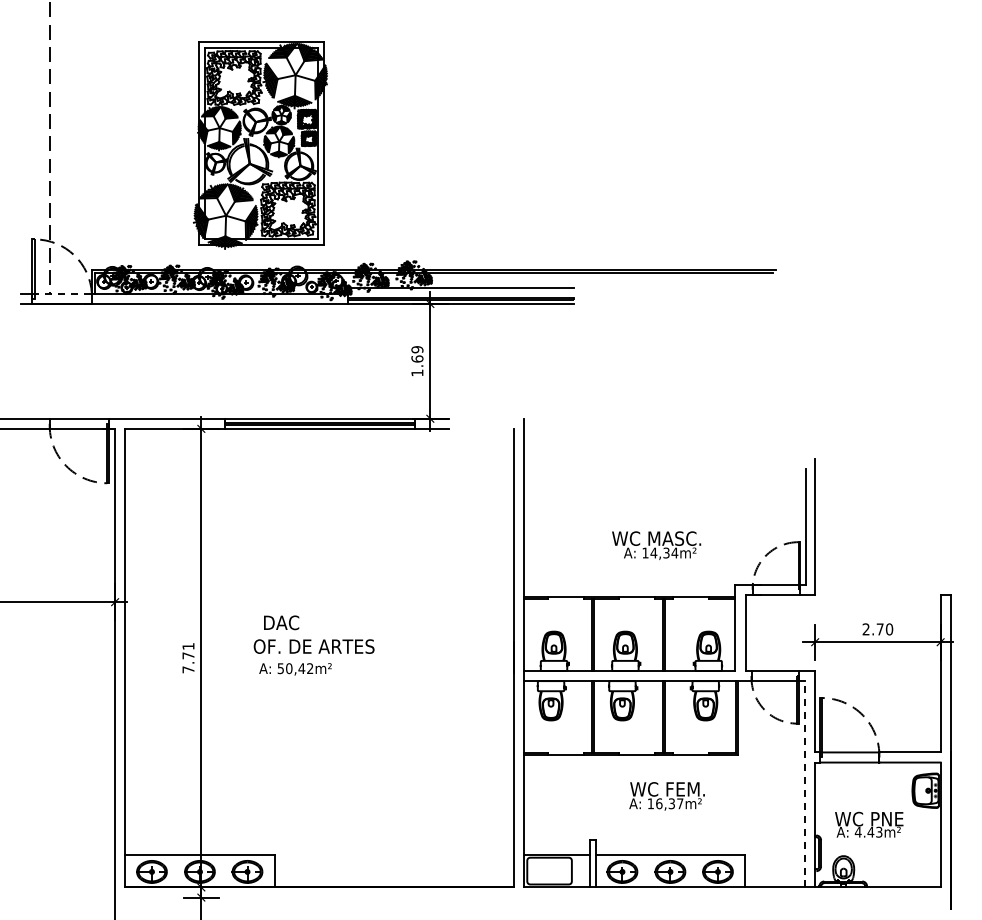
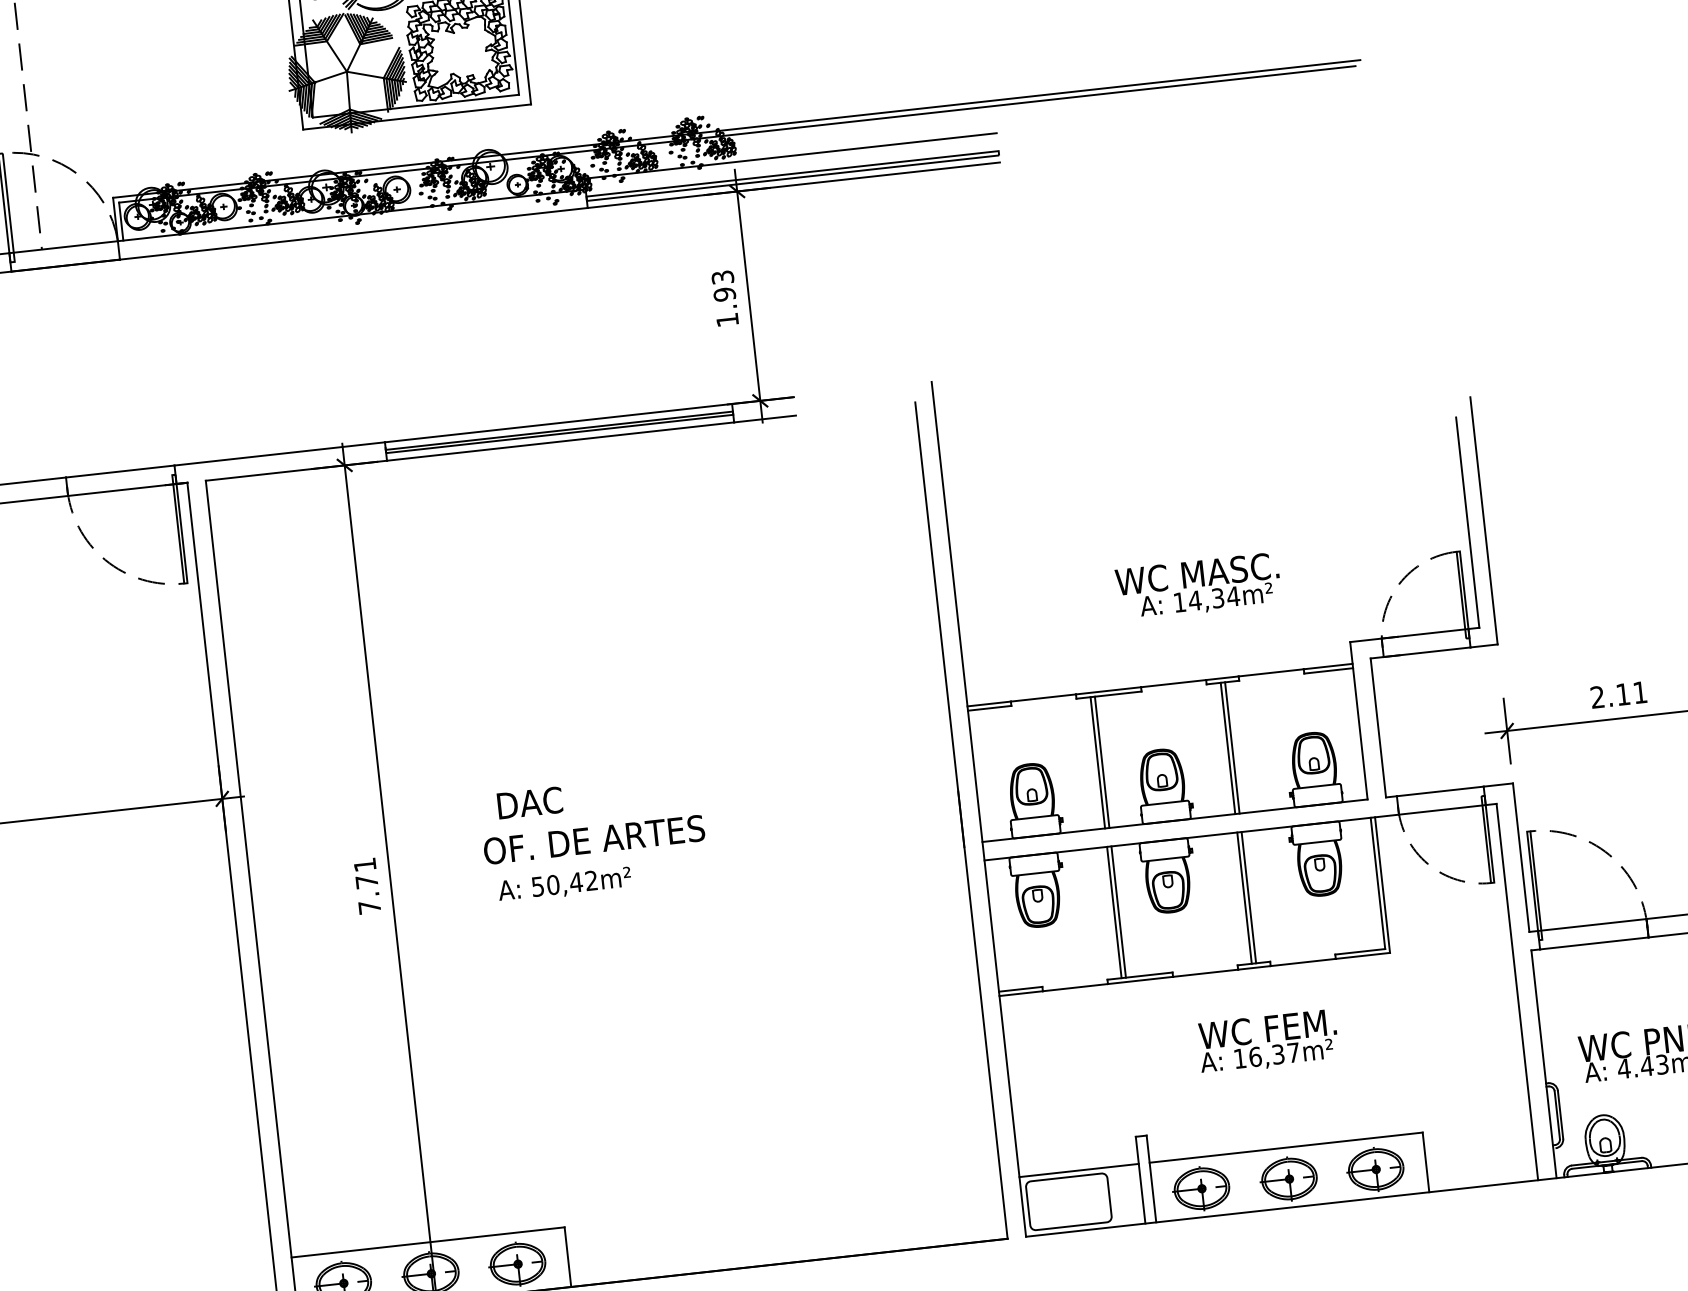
line: (62, 293) -> (64, 246), dashed -> solid
text: (417, 354) -> (723, 286), 1.69 -> 1.93
text: (884, 629) -> (1631, 693), 2.70 -> 2.11
line: (805, 783) -> (1518, 990), dashed -> solid

